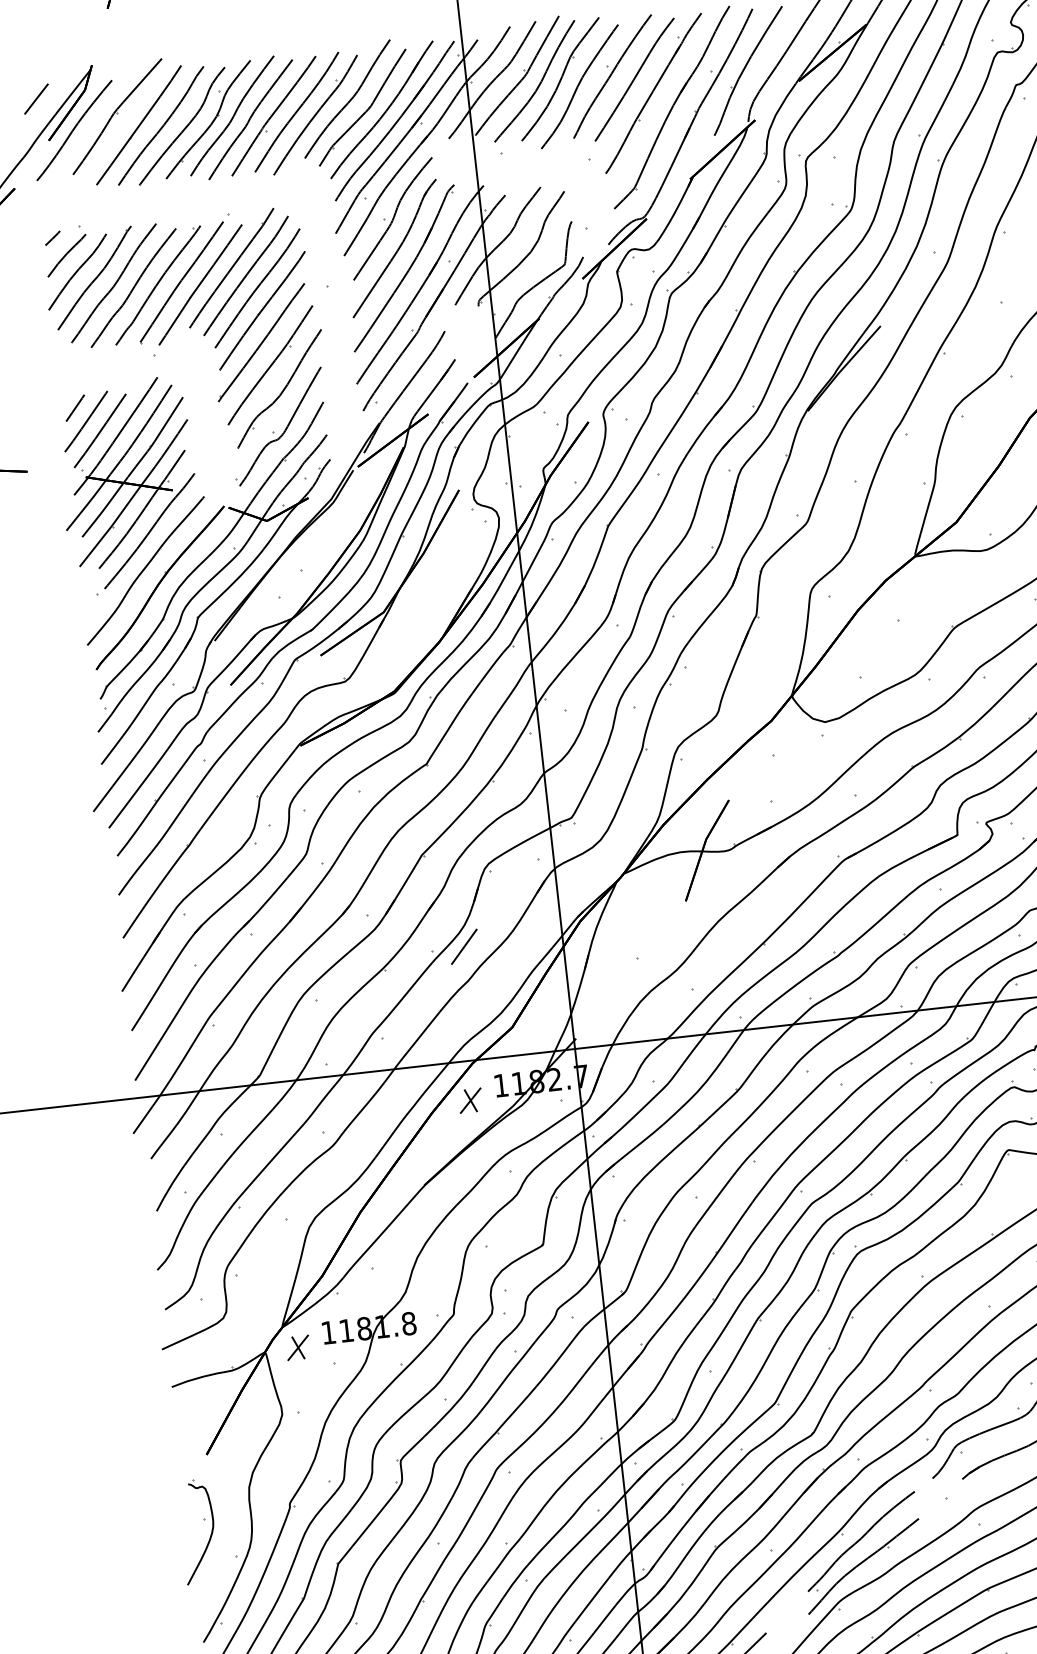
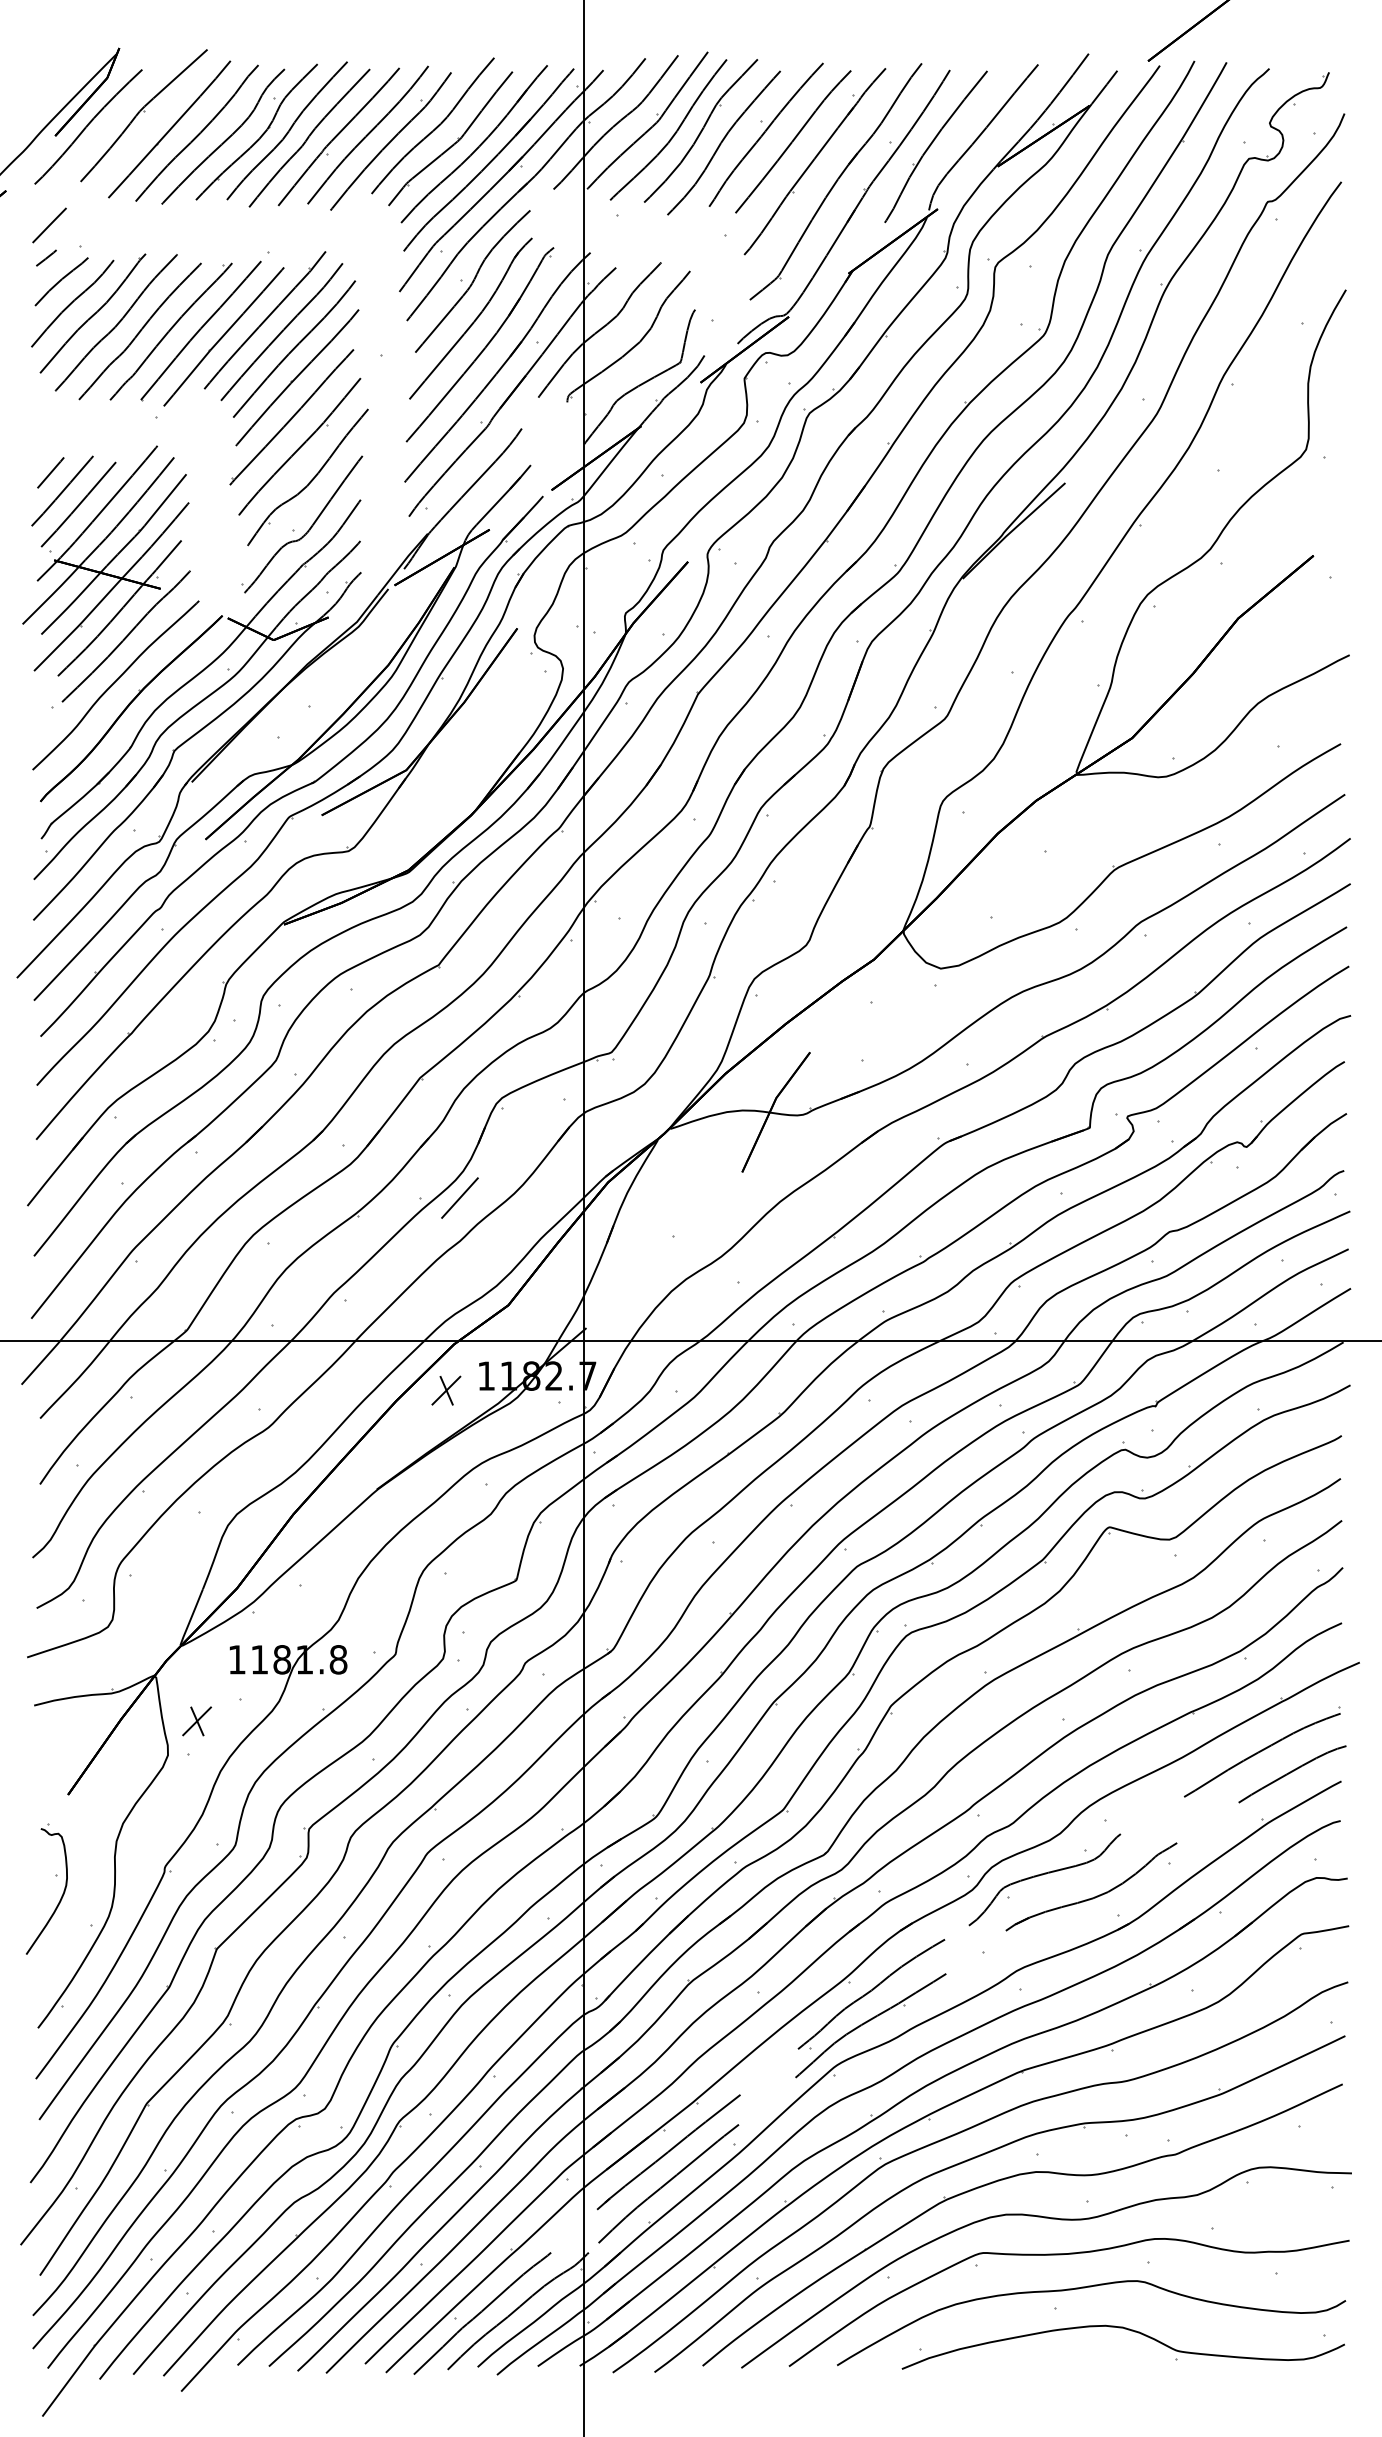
line: (36, 99) -> (49, 225), moved
part: (297, 1348) -> (196, 1721), moved

